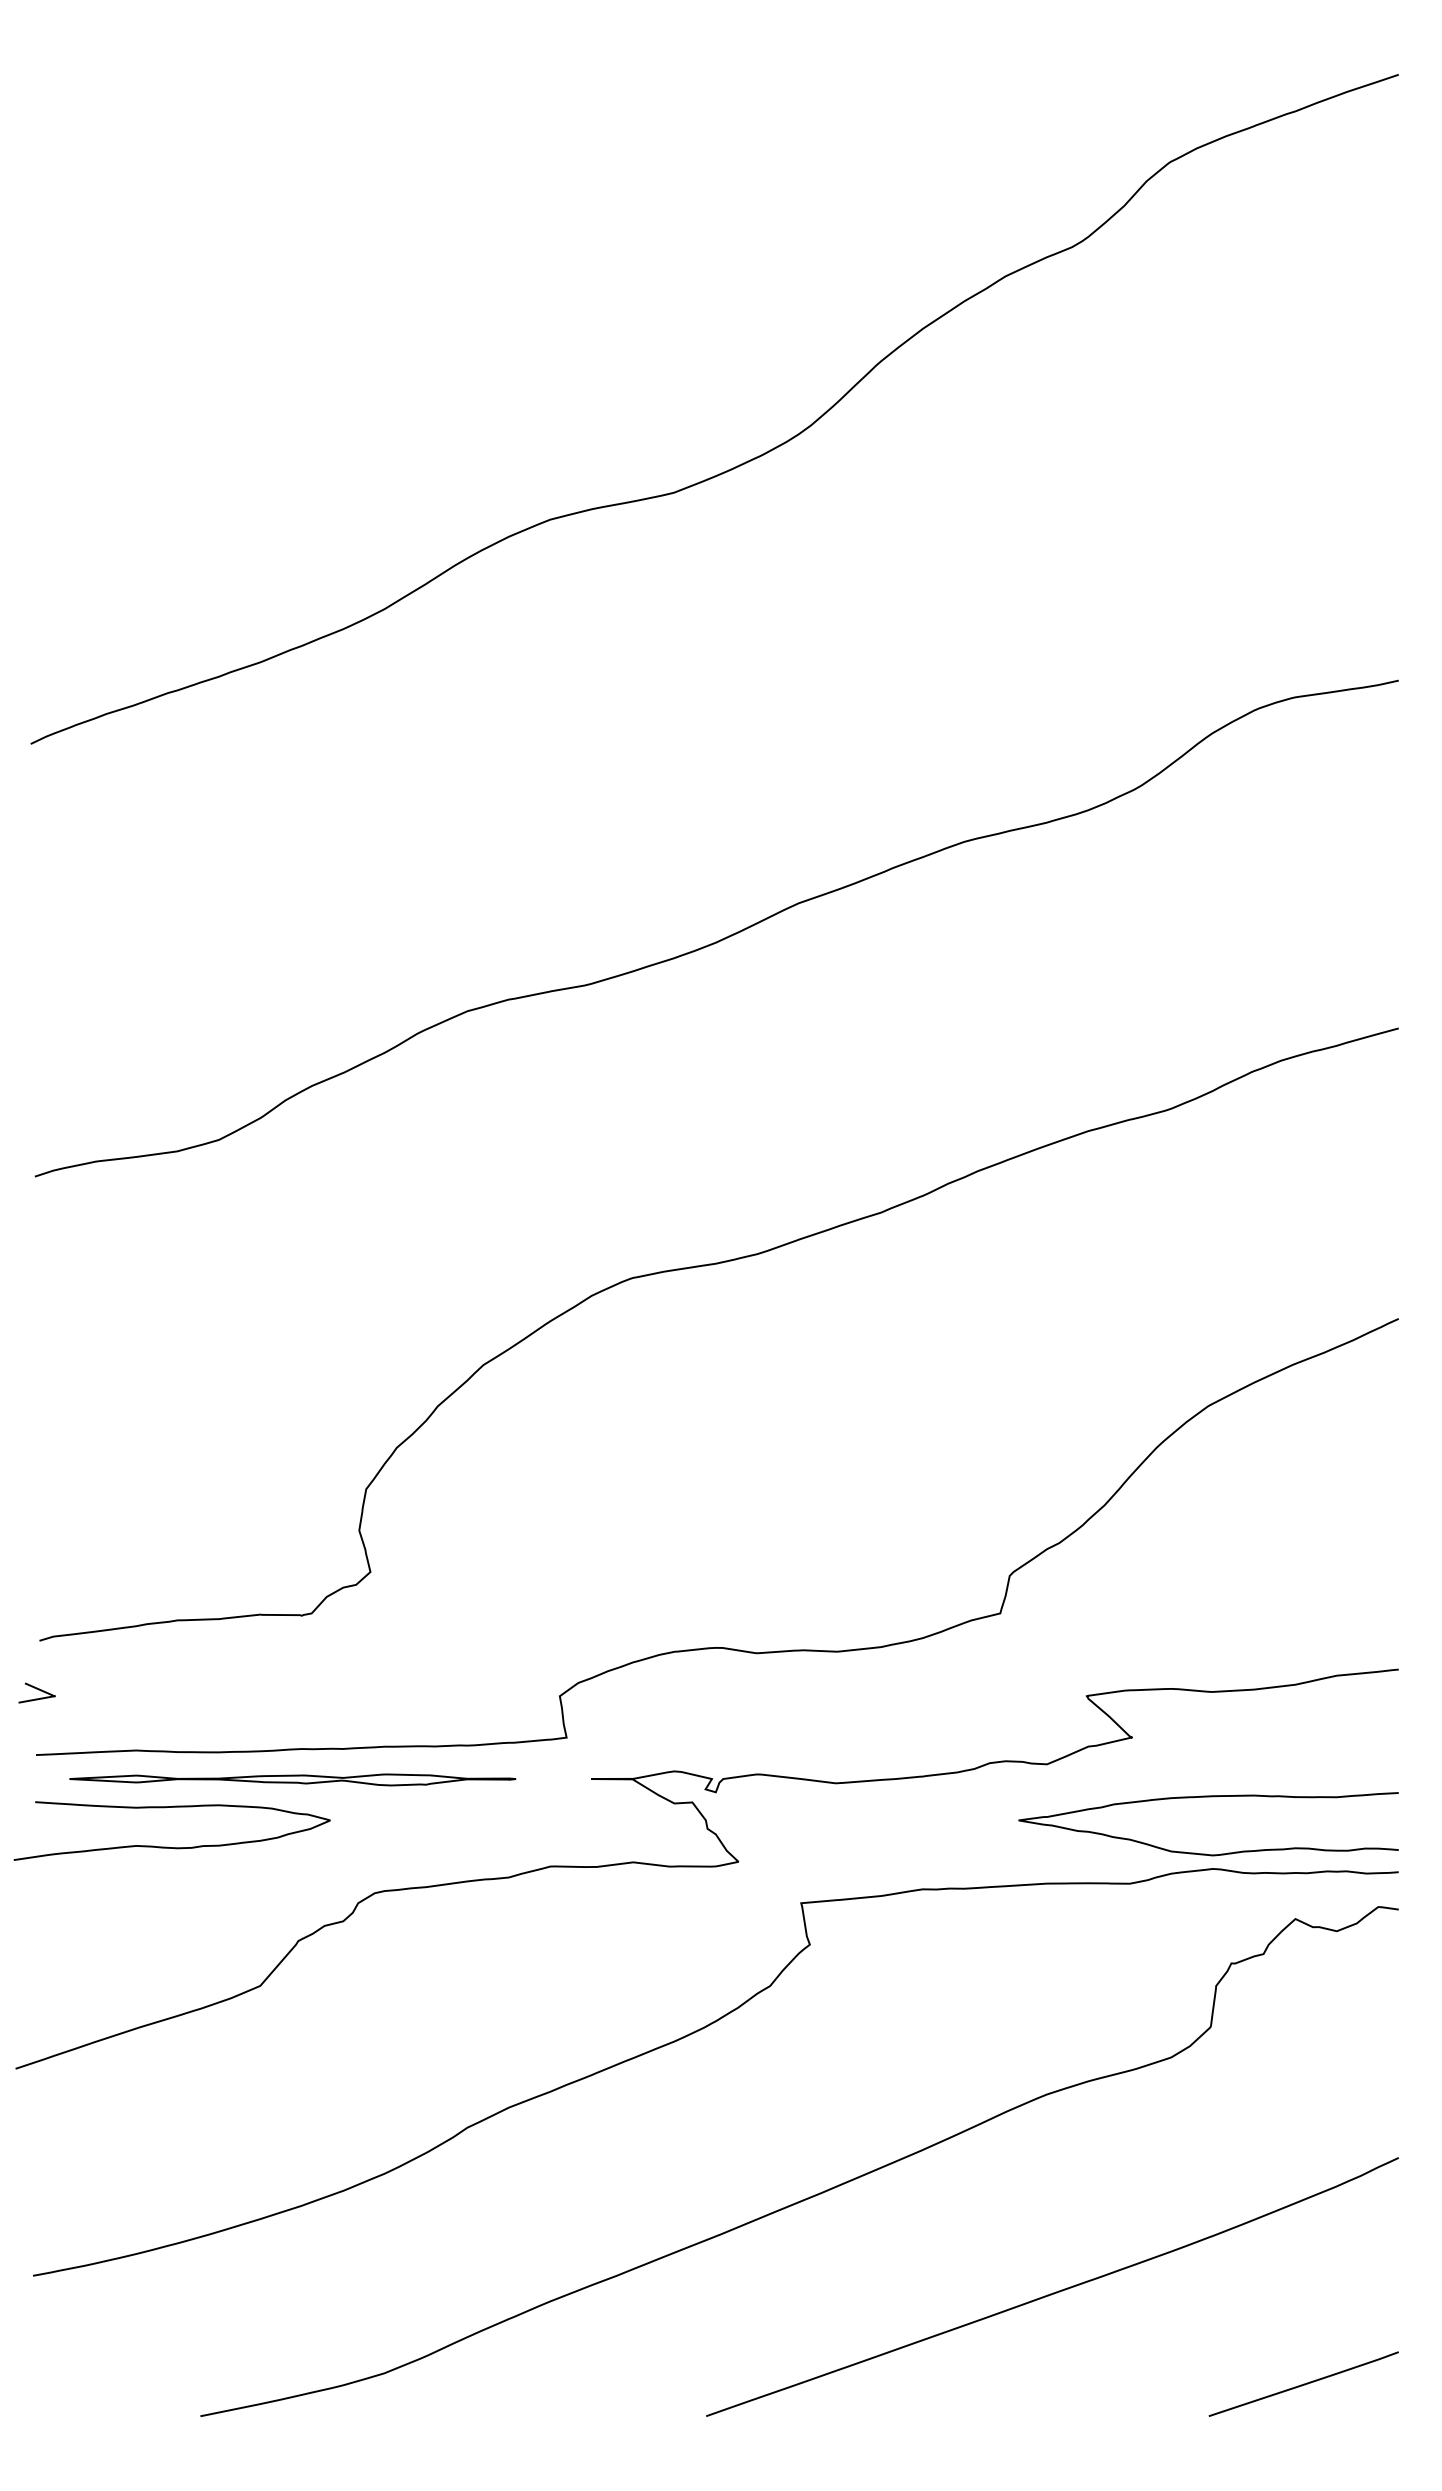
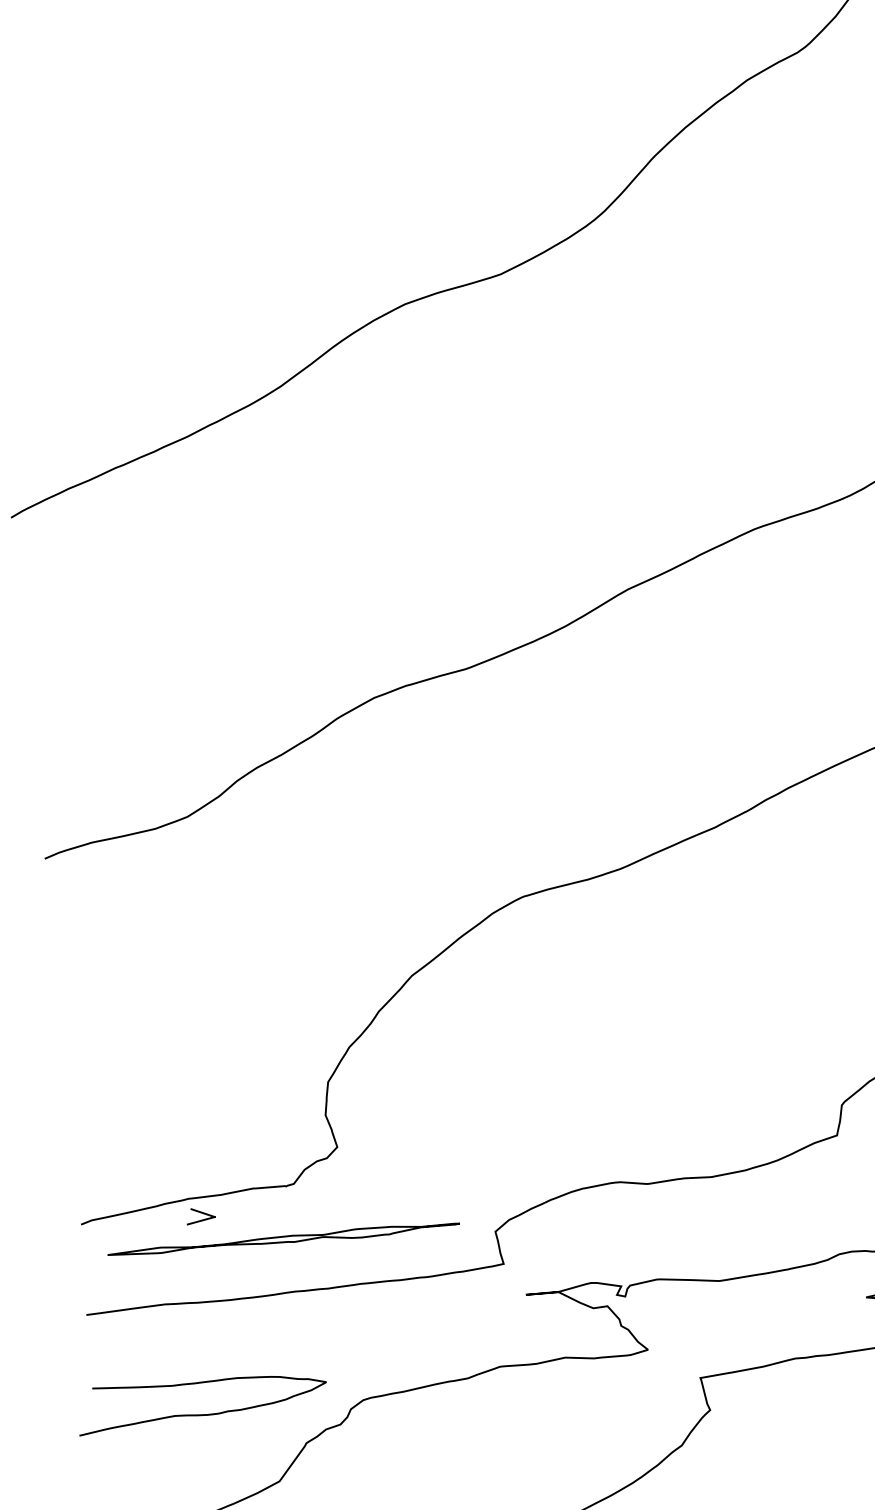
curve: (38, 1690) -> (201, 1213), moved
part: (292, 1779) -> (283, 1239), moved
curve: (167, 1846) -> (199, 1414), moved

